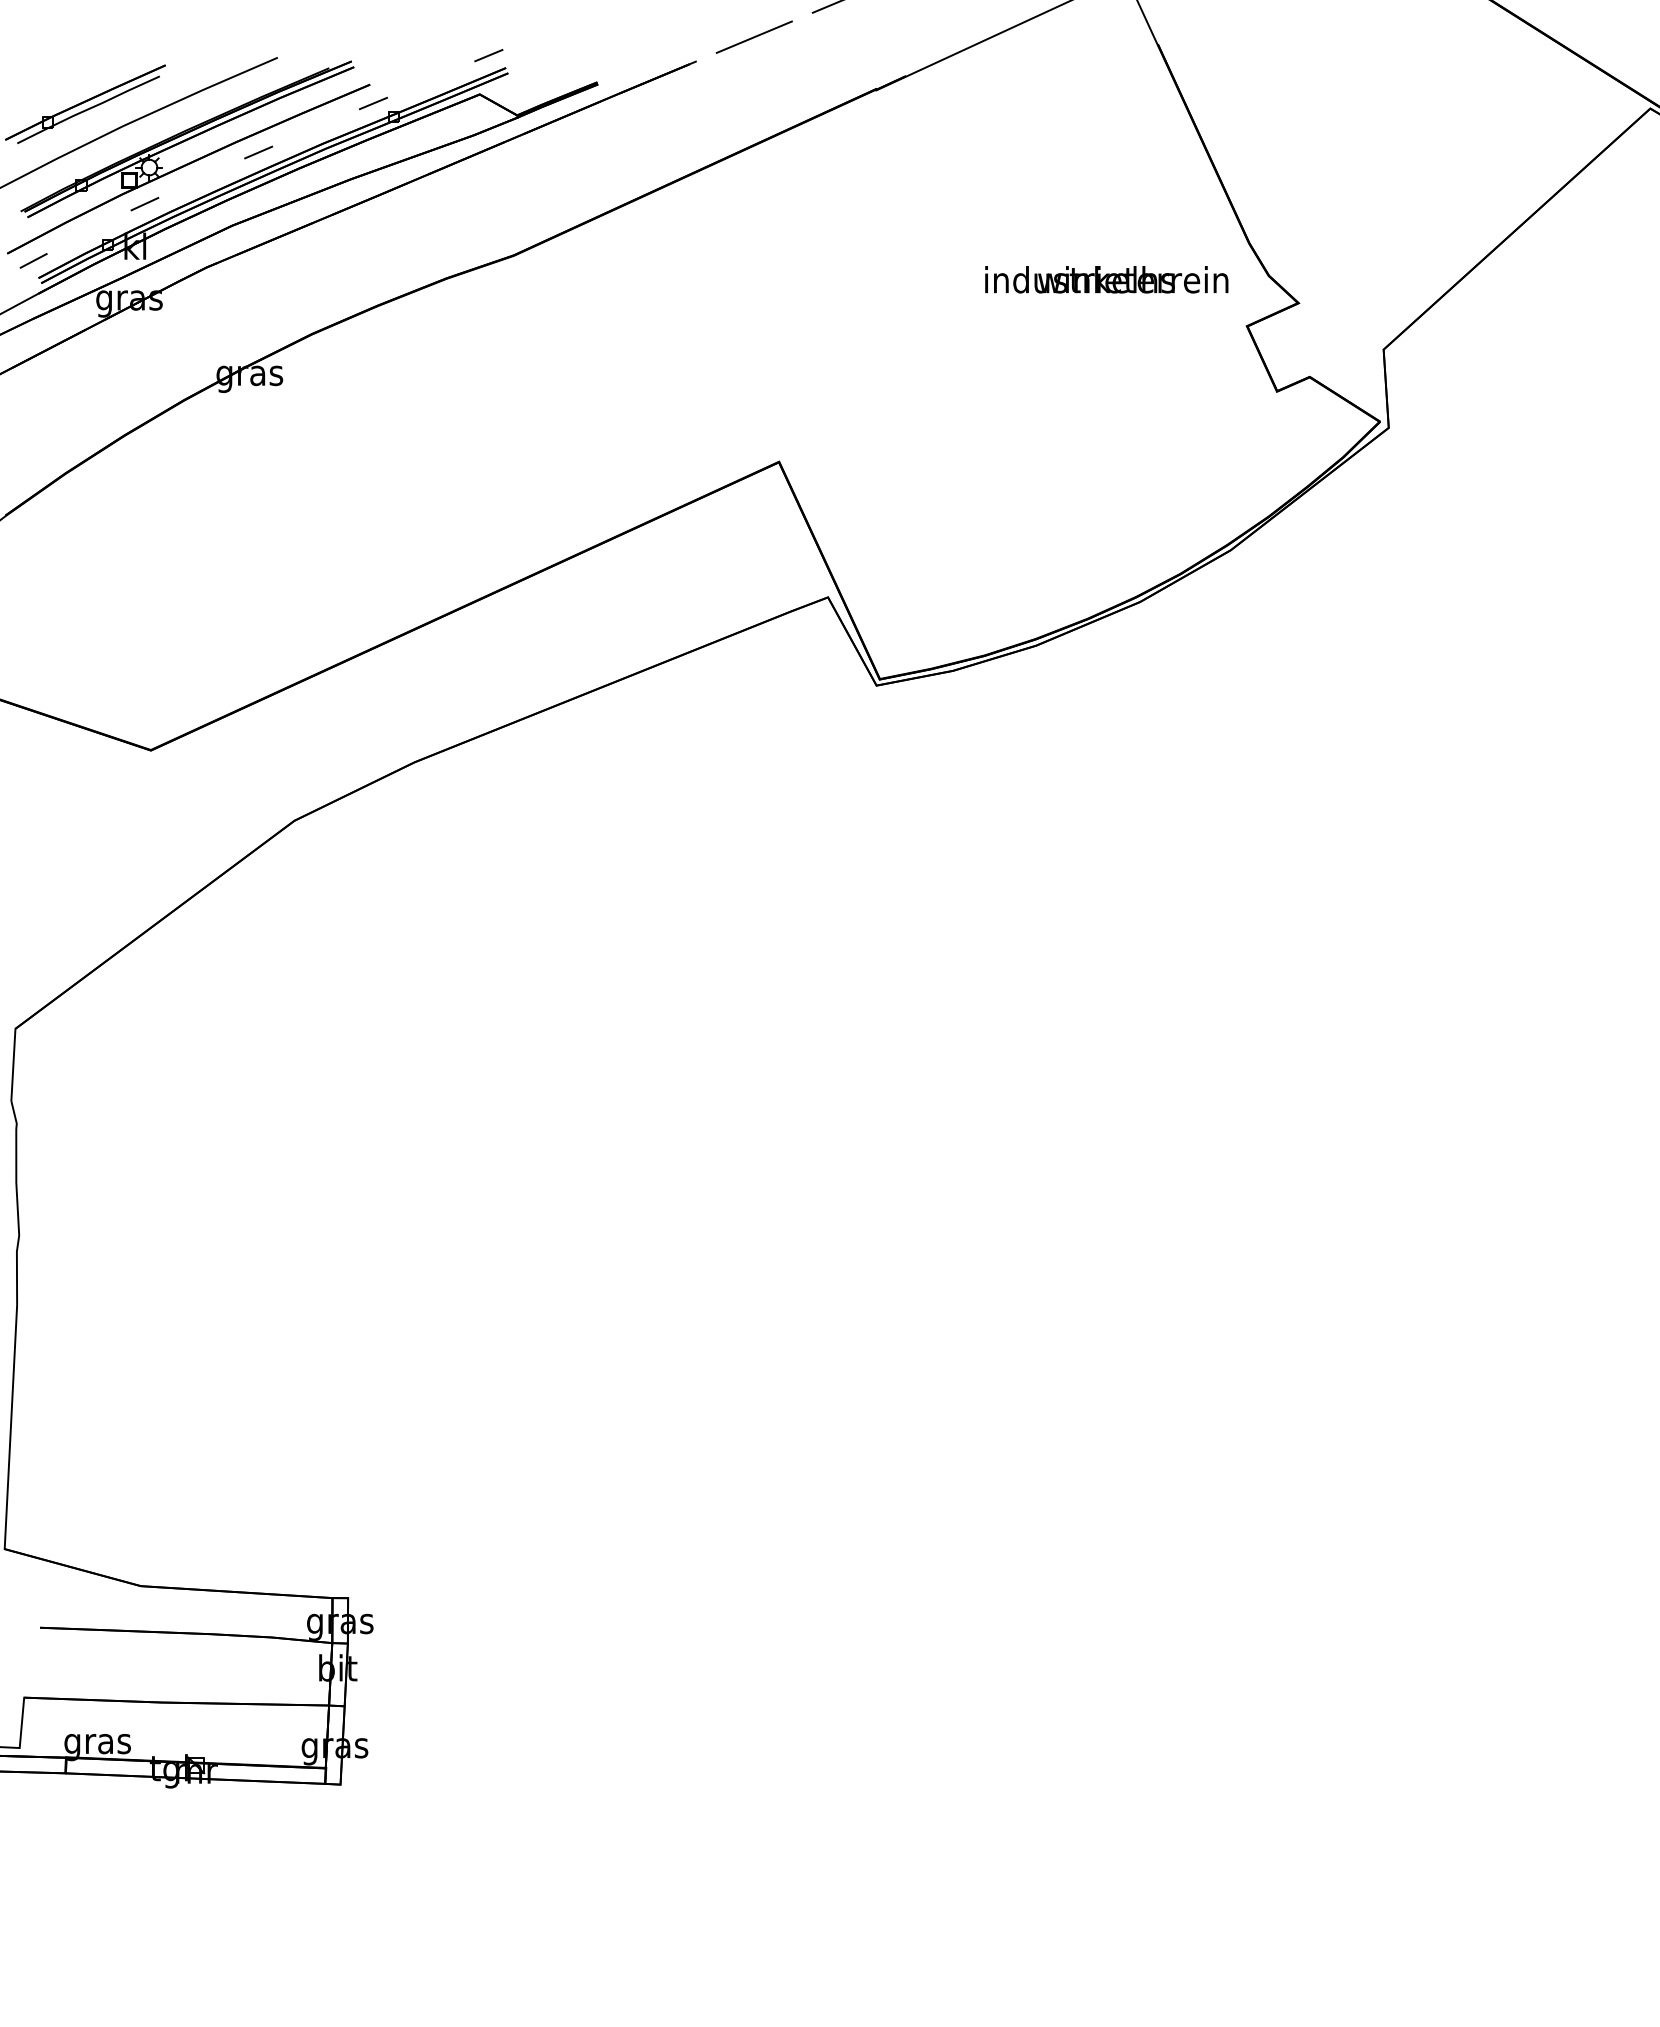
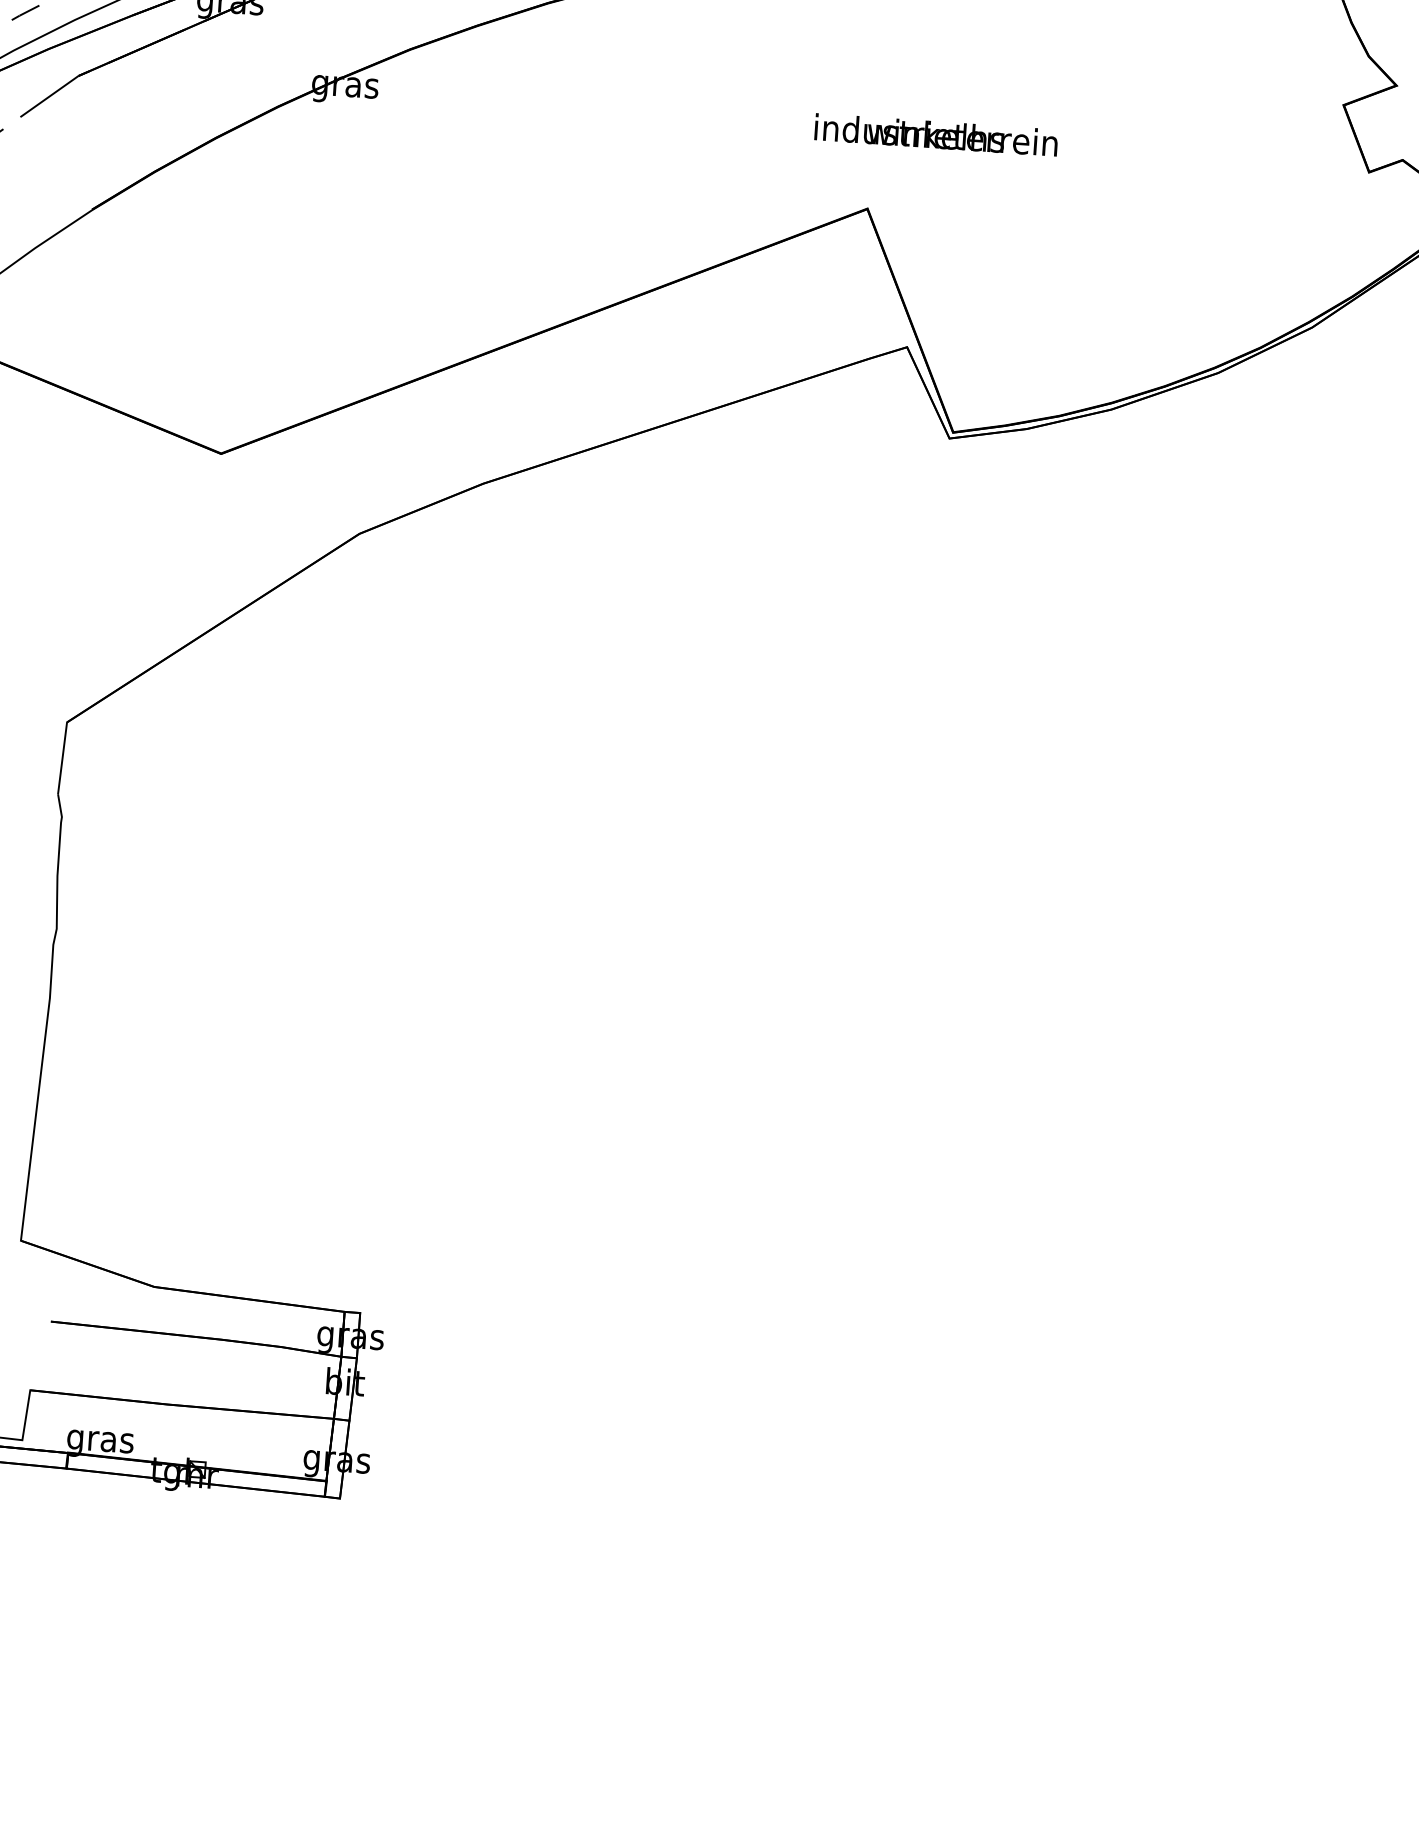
text: (1106, 279) -> (936, 134), moved

